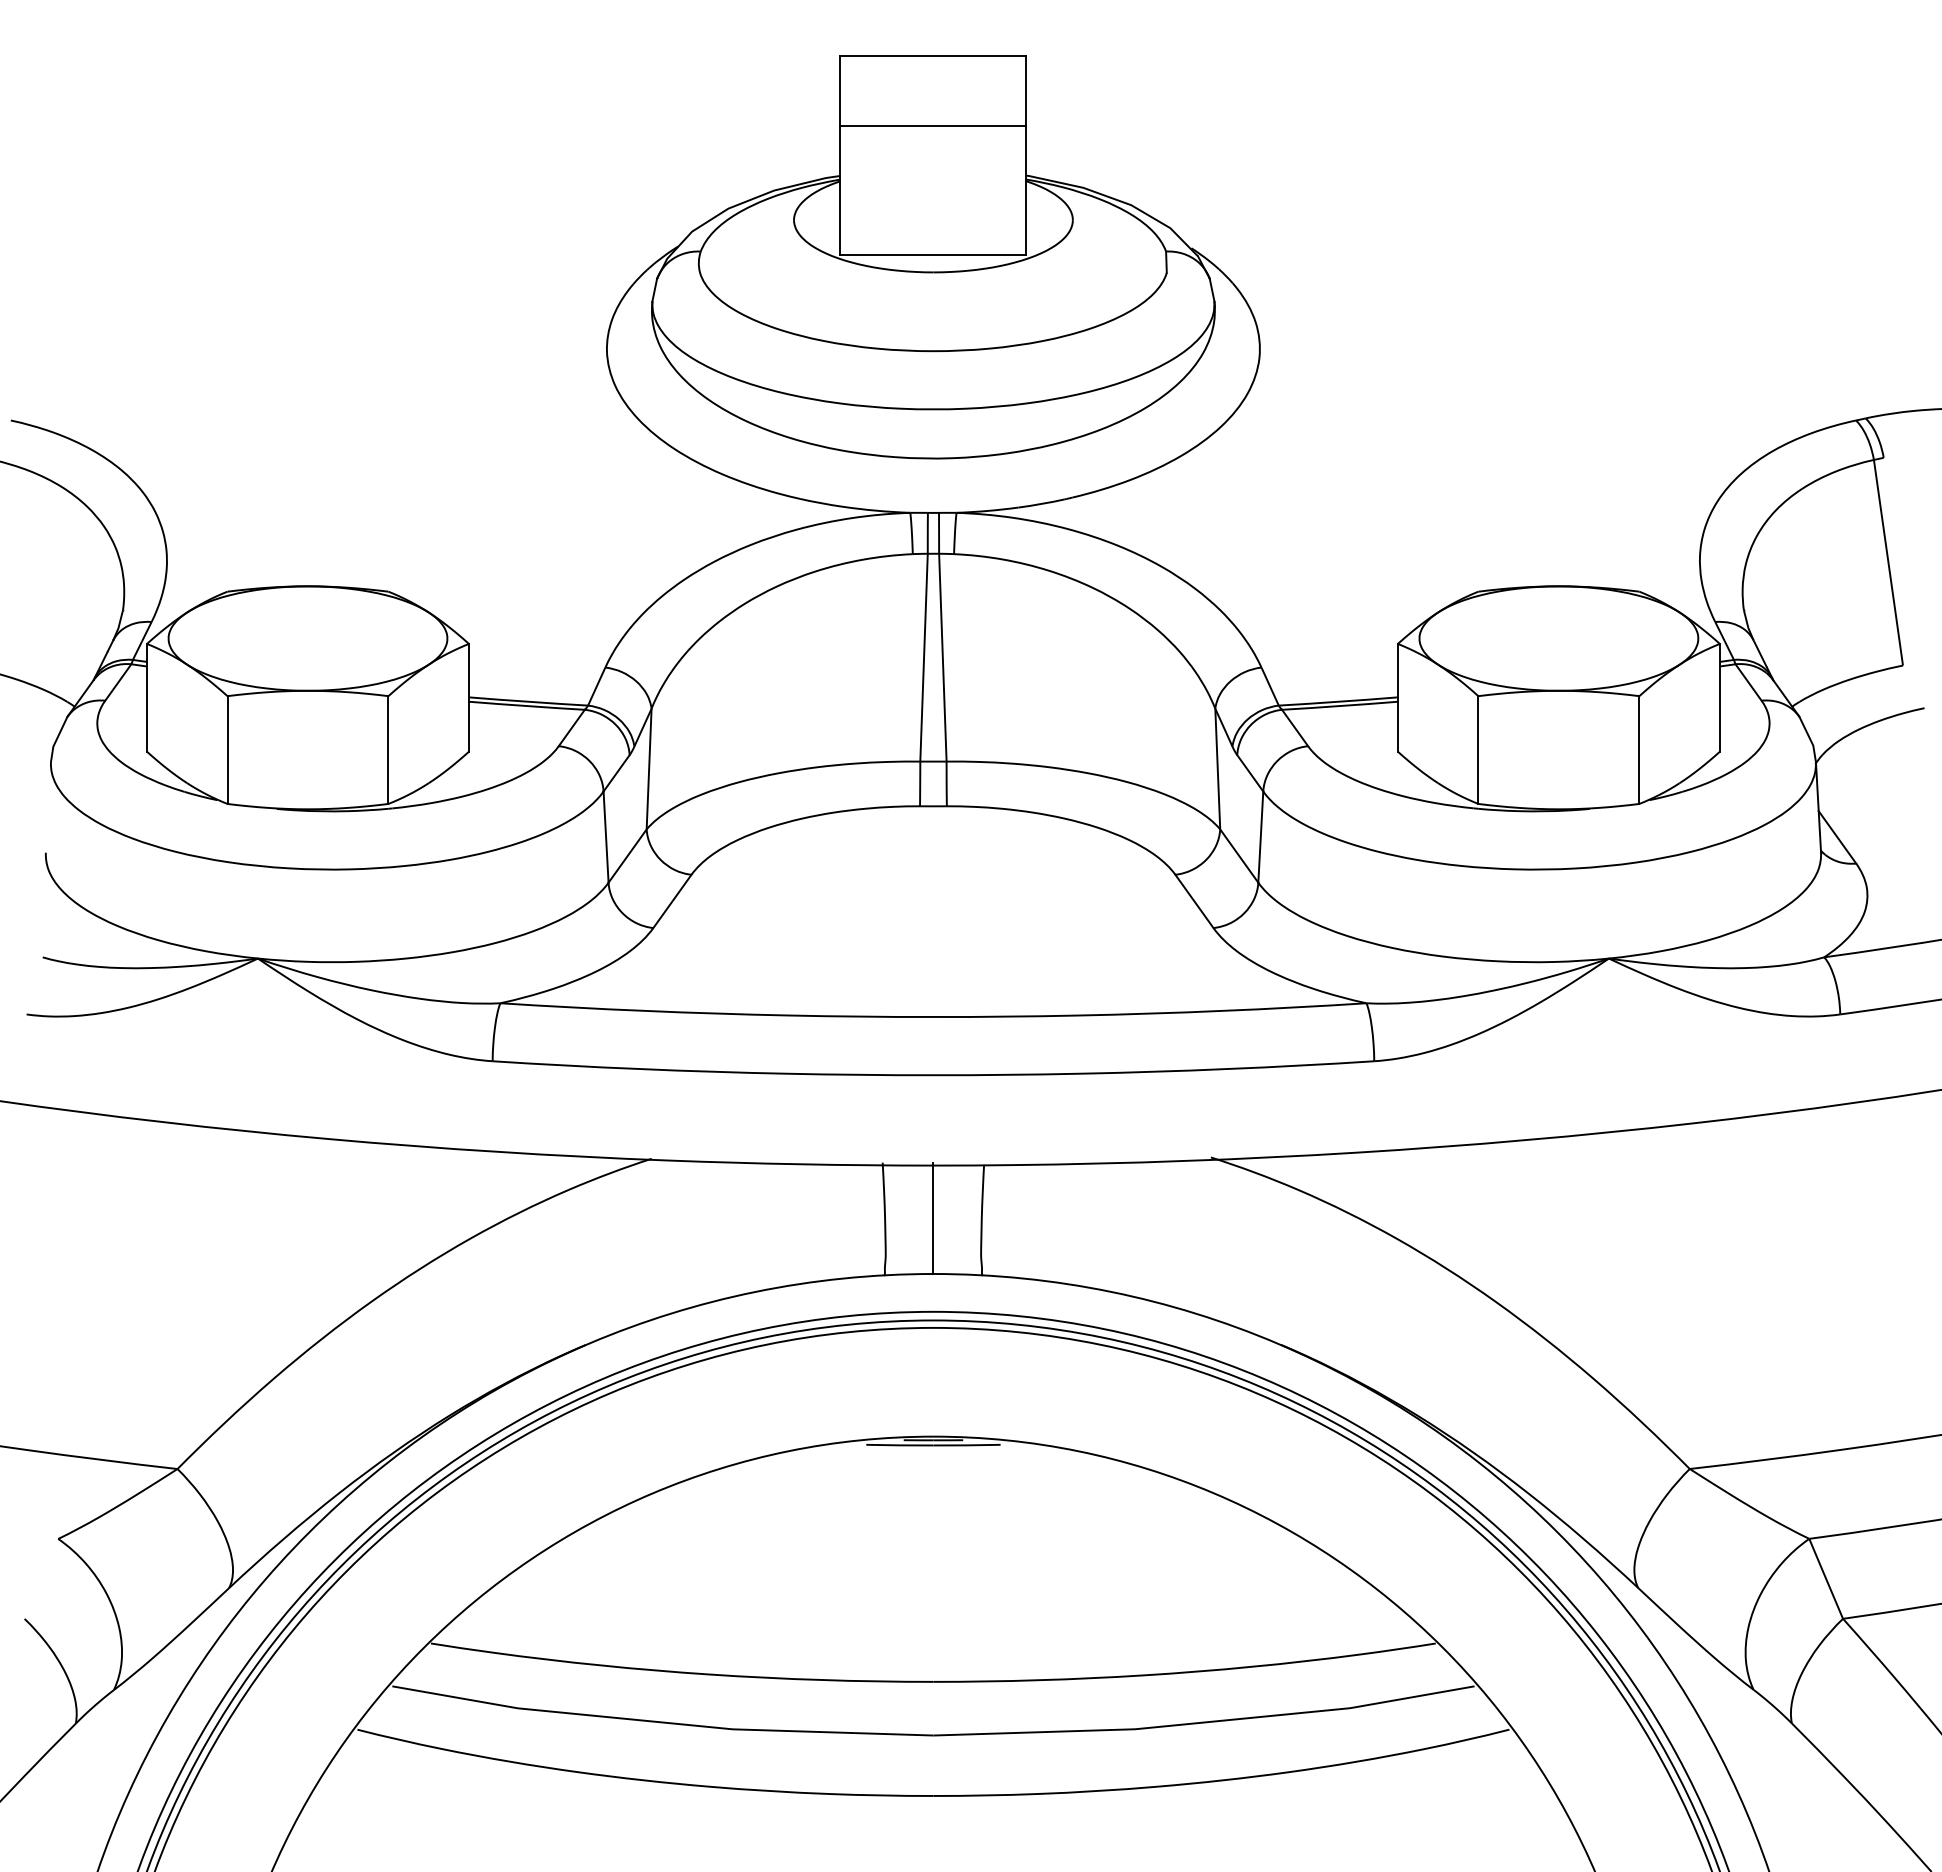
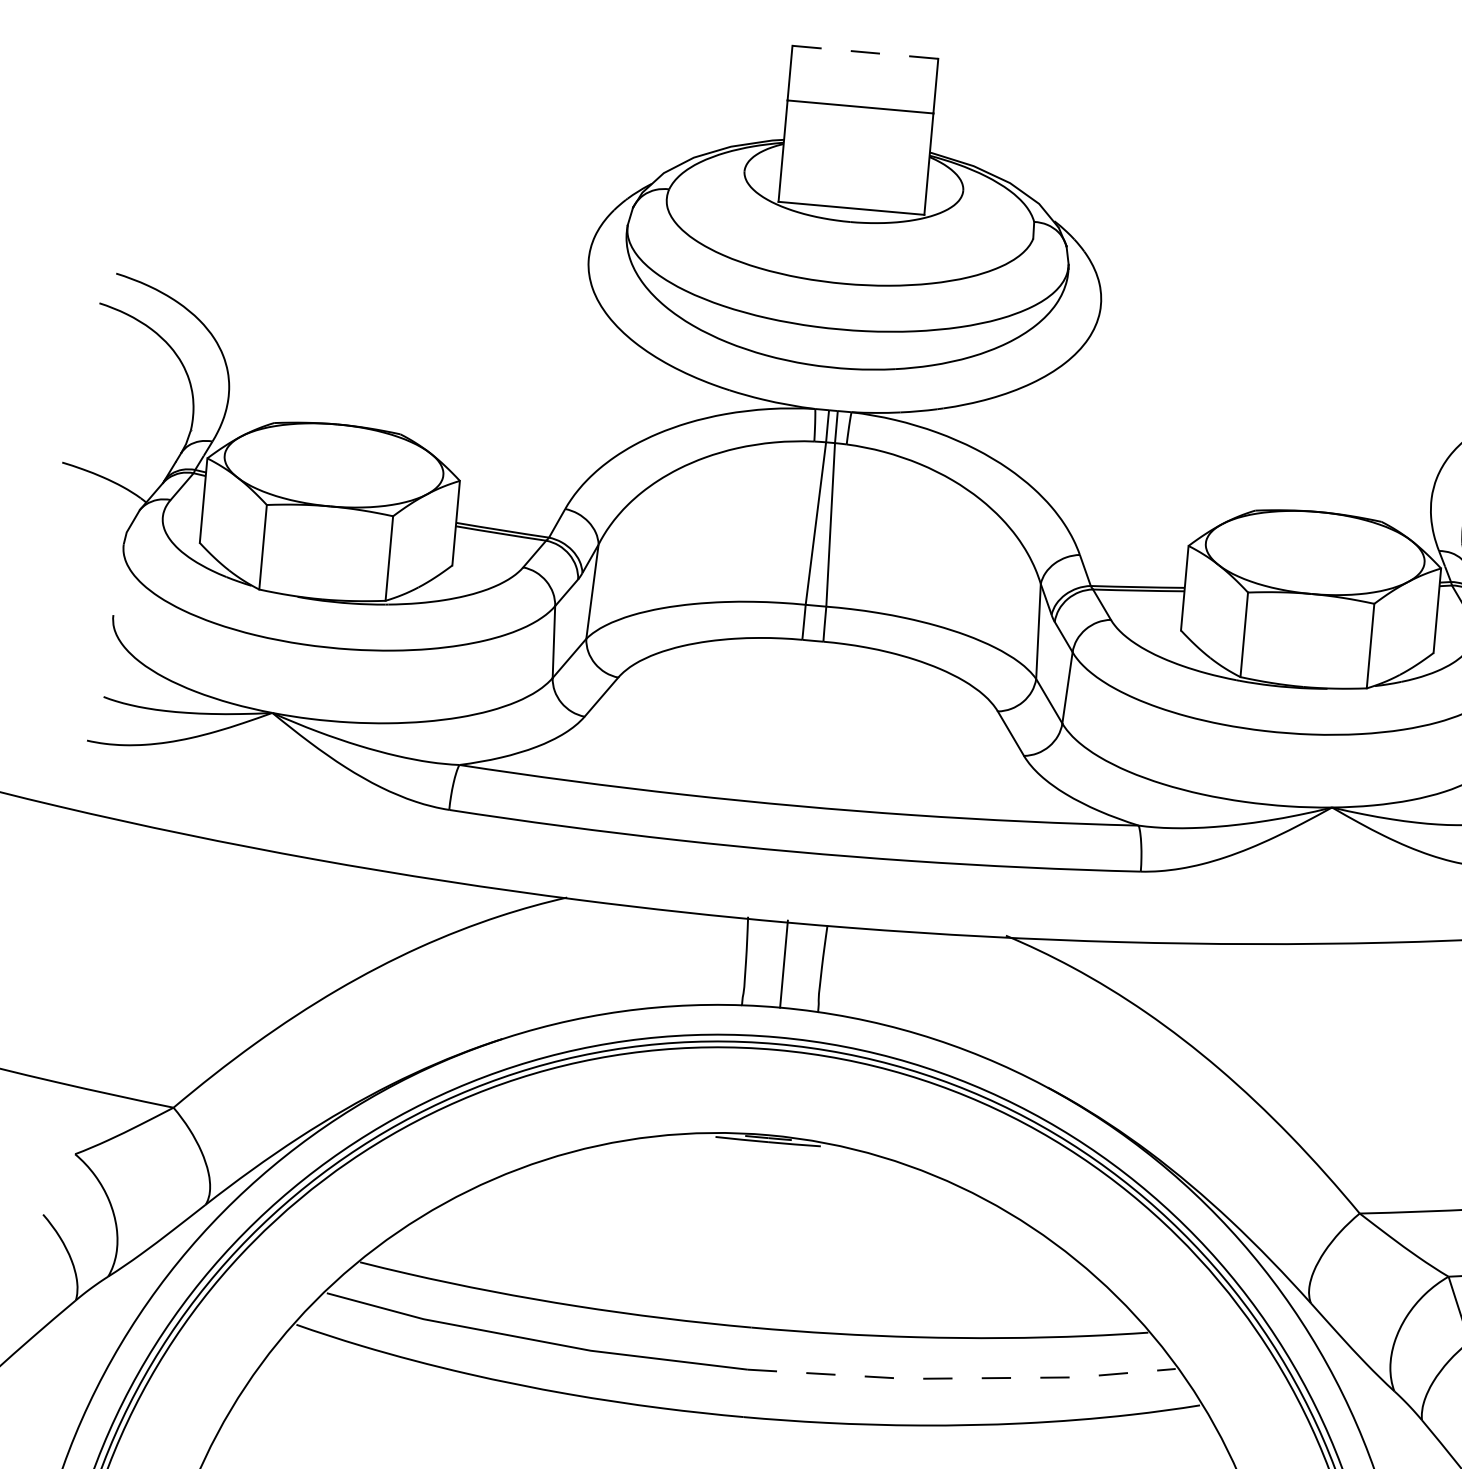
line: (933, 56) -> (865, 52), solid -> dashed
line: (1205, 1722) -> (962, 1378), solid -> dashed

